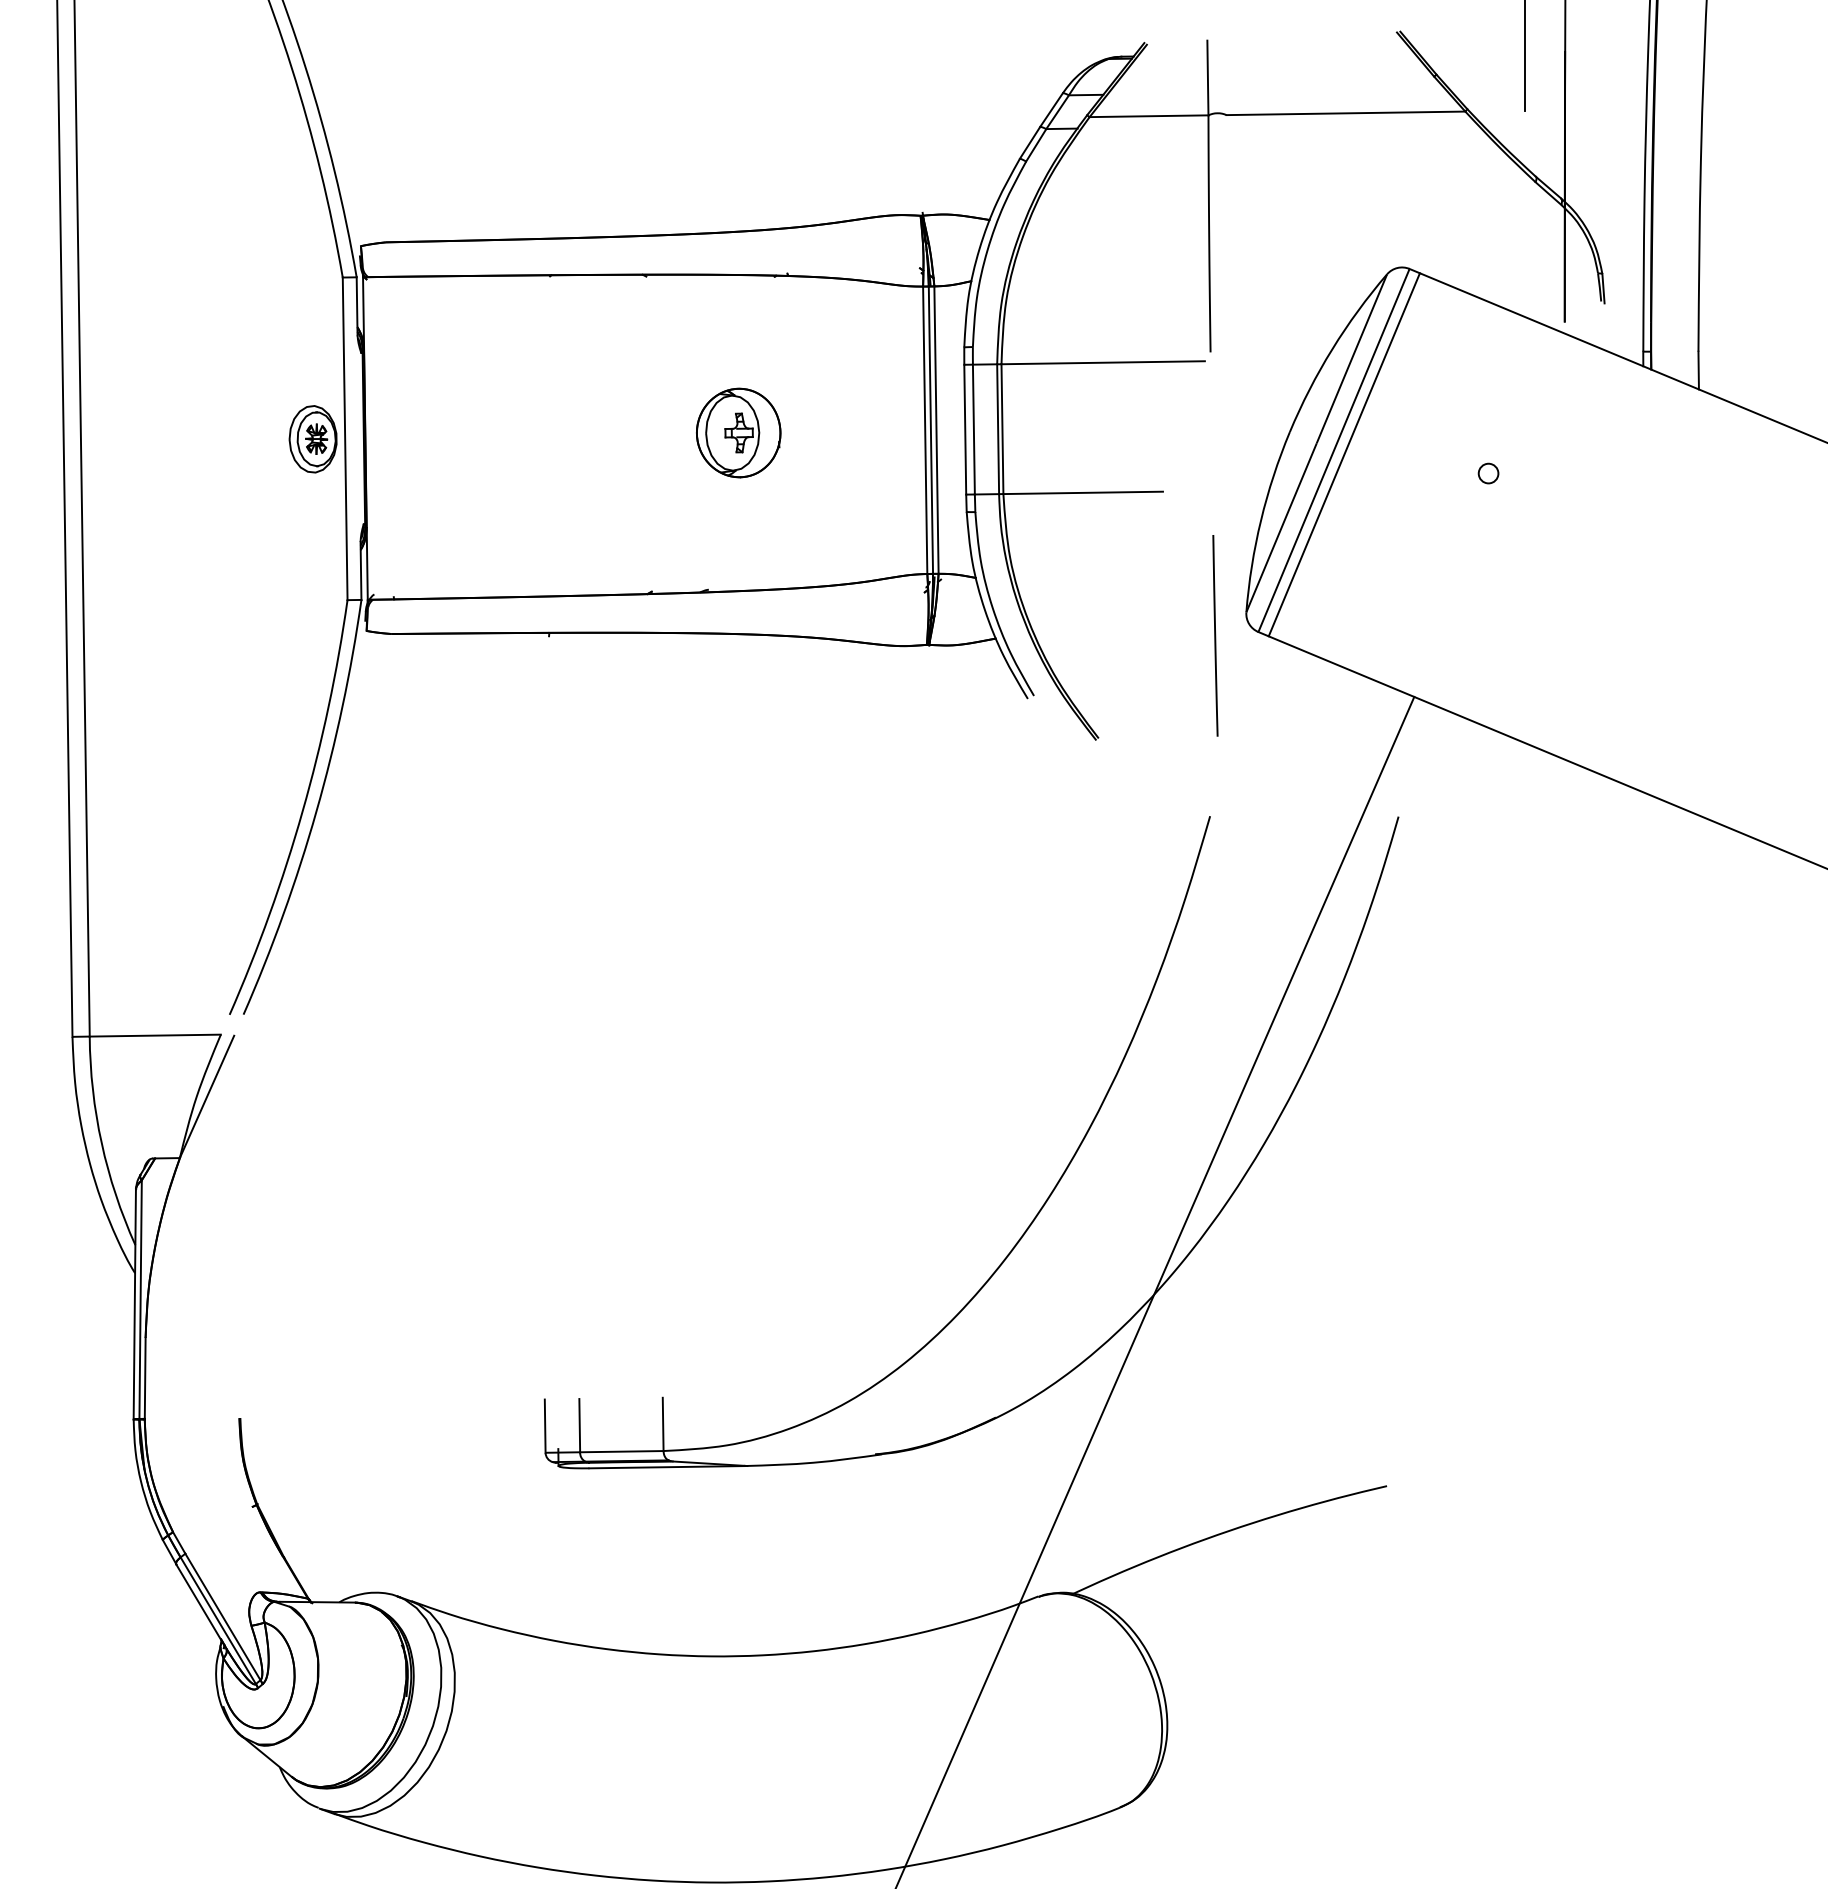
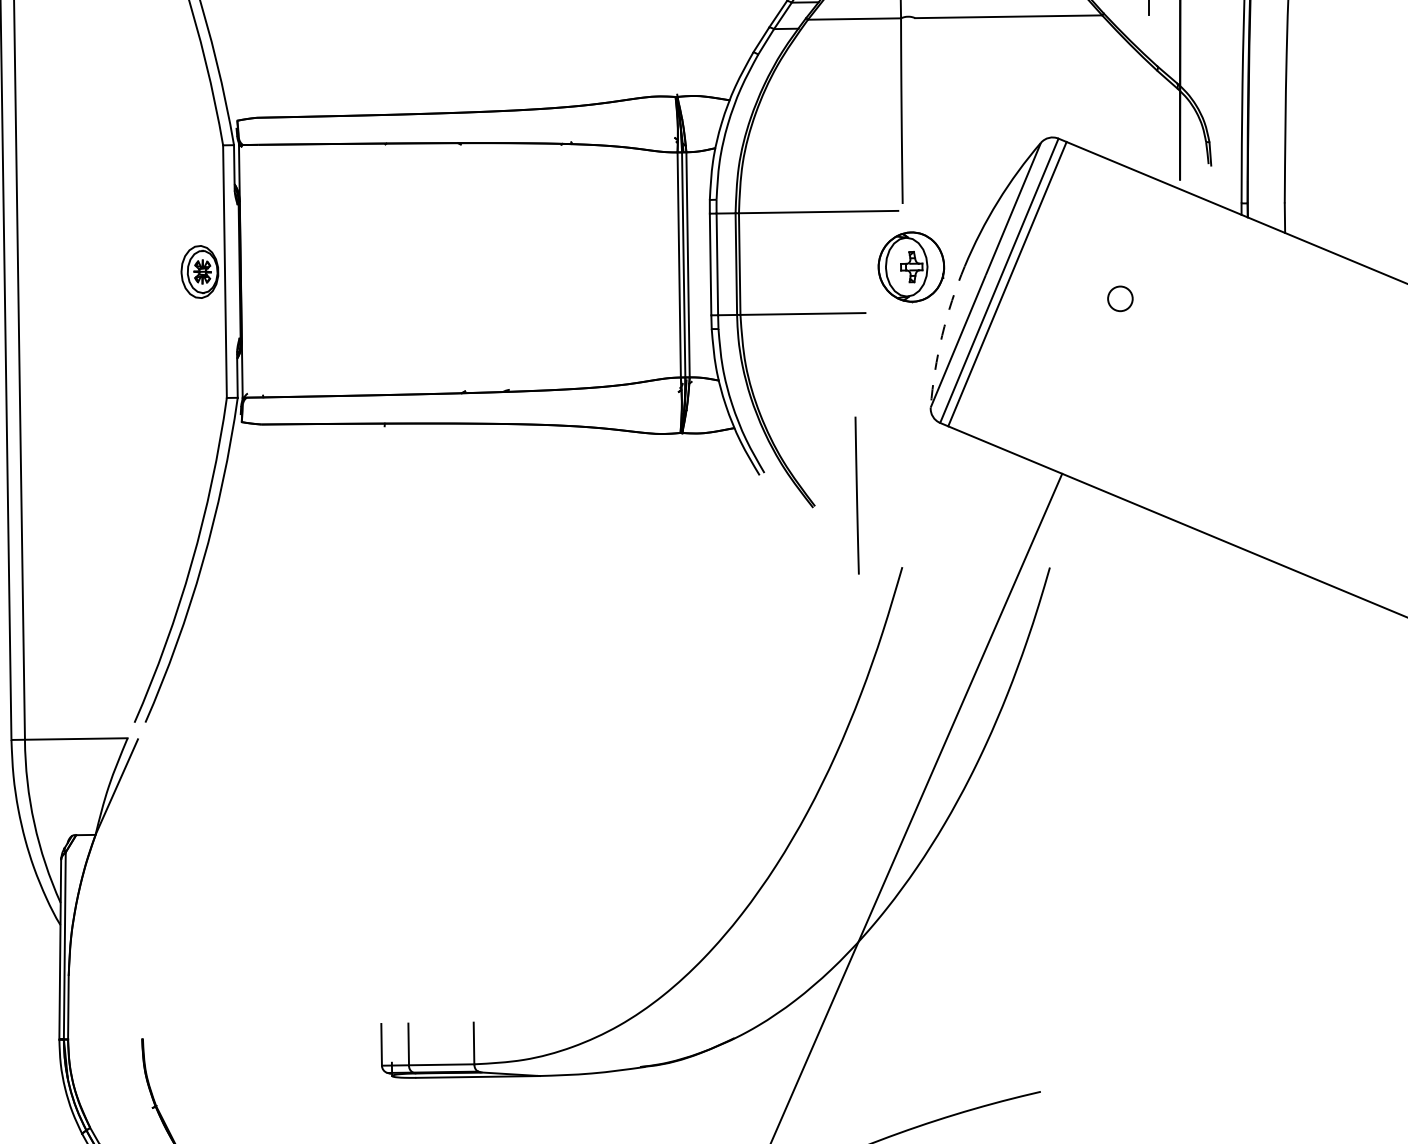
part: (738, 432) -> (911, 266), moved
circle: (1488, 473) -> (1120, 298), size x1.6
arc: (1261, 520) -> (942, 335), solid -> dashed
line: (1215, 635) -> (857, 495), moved

